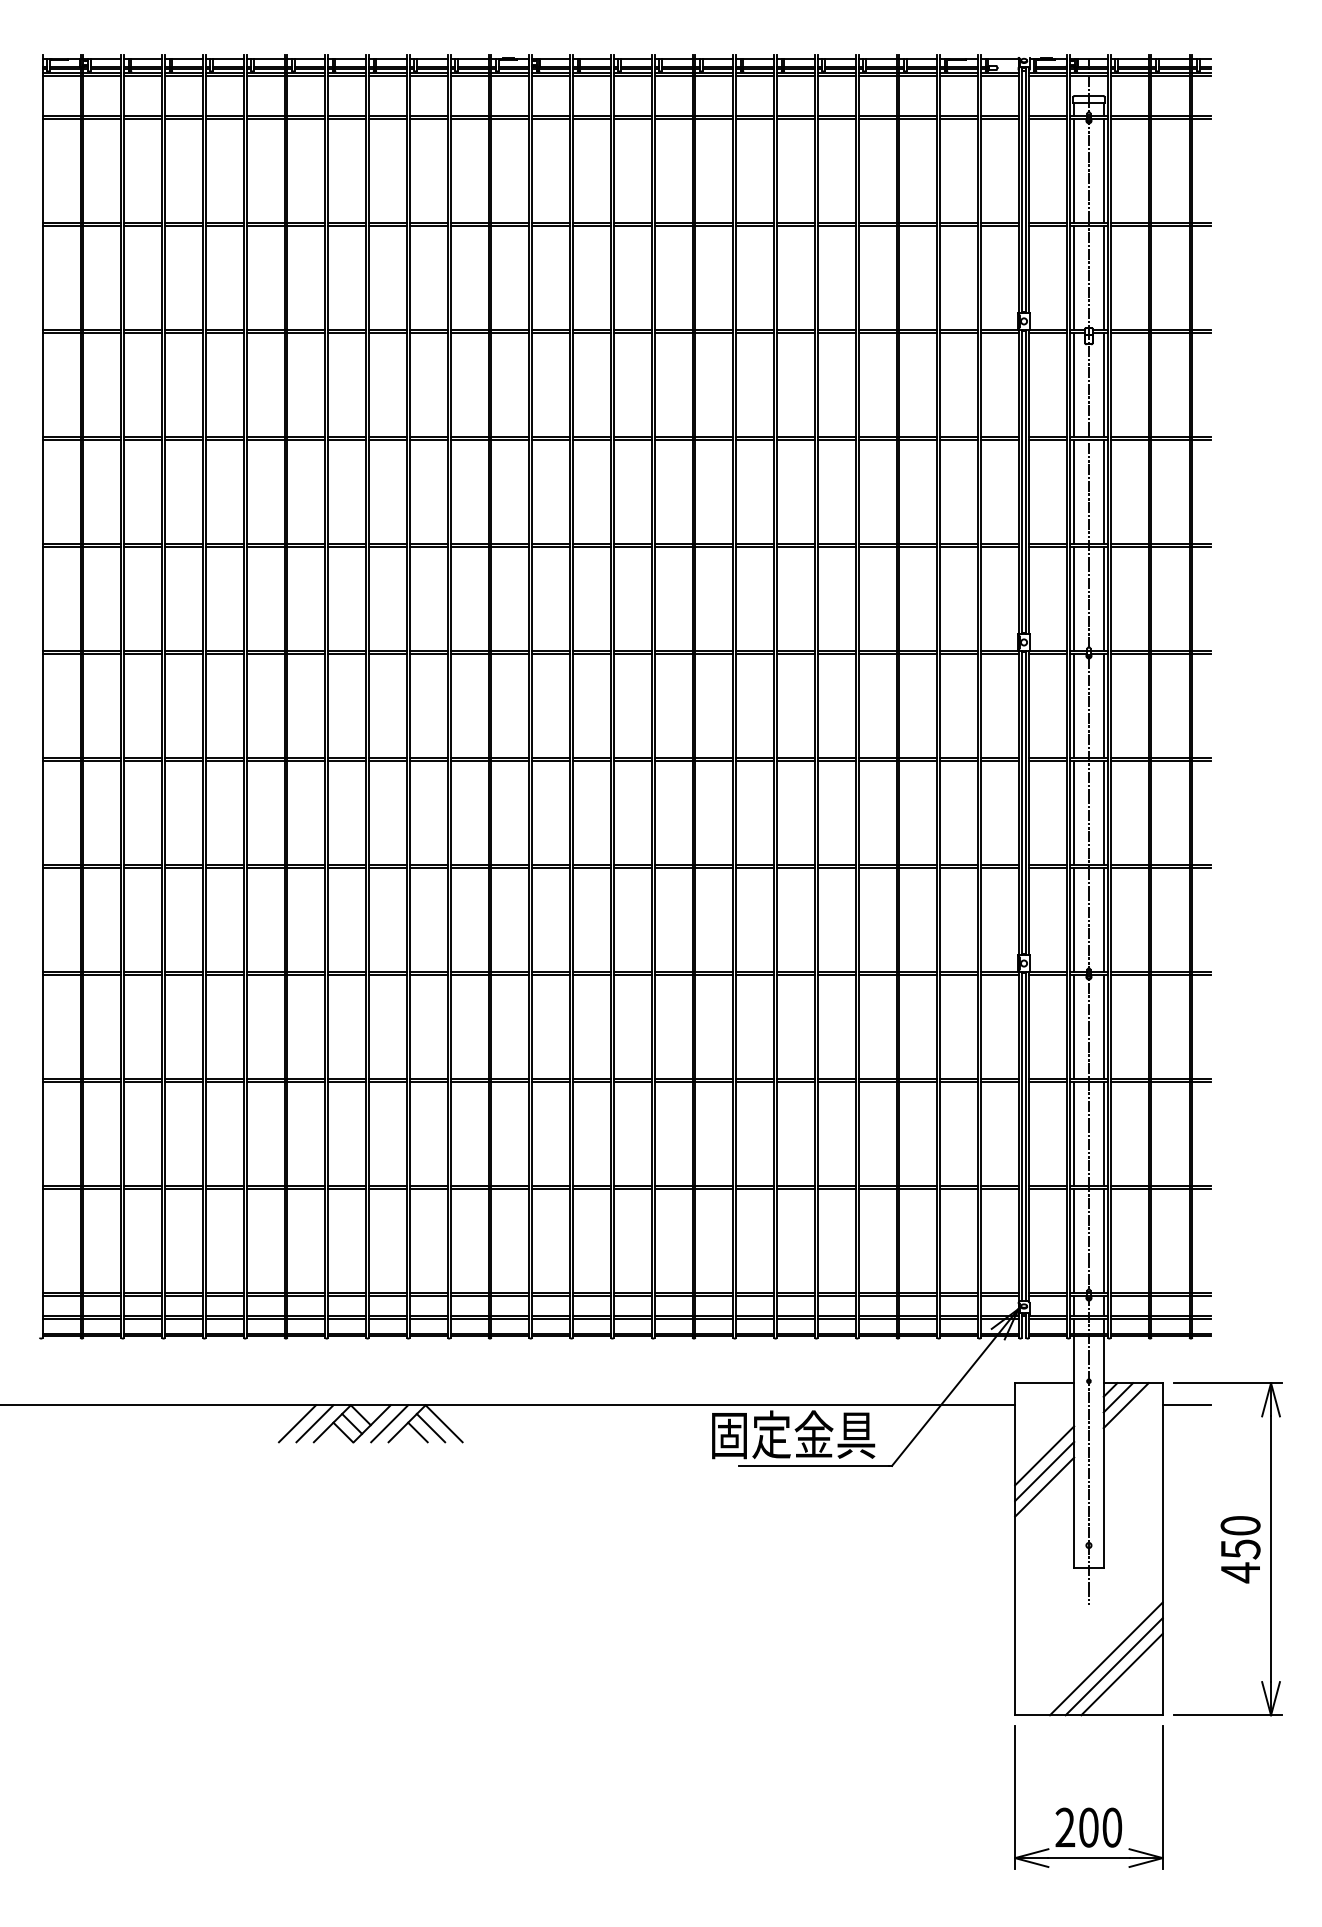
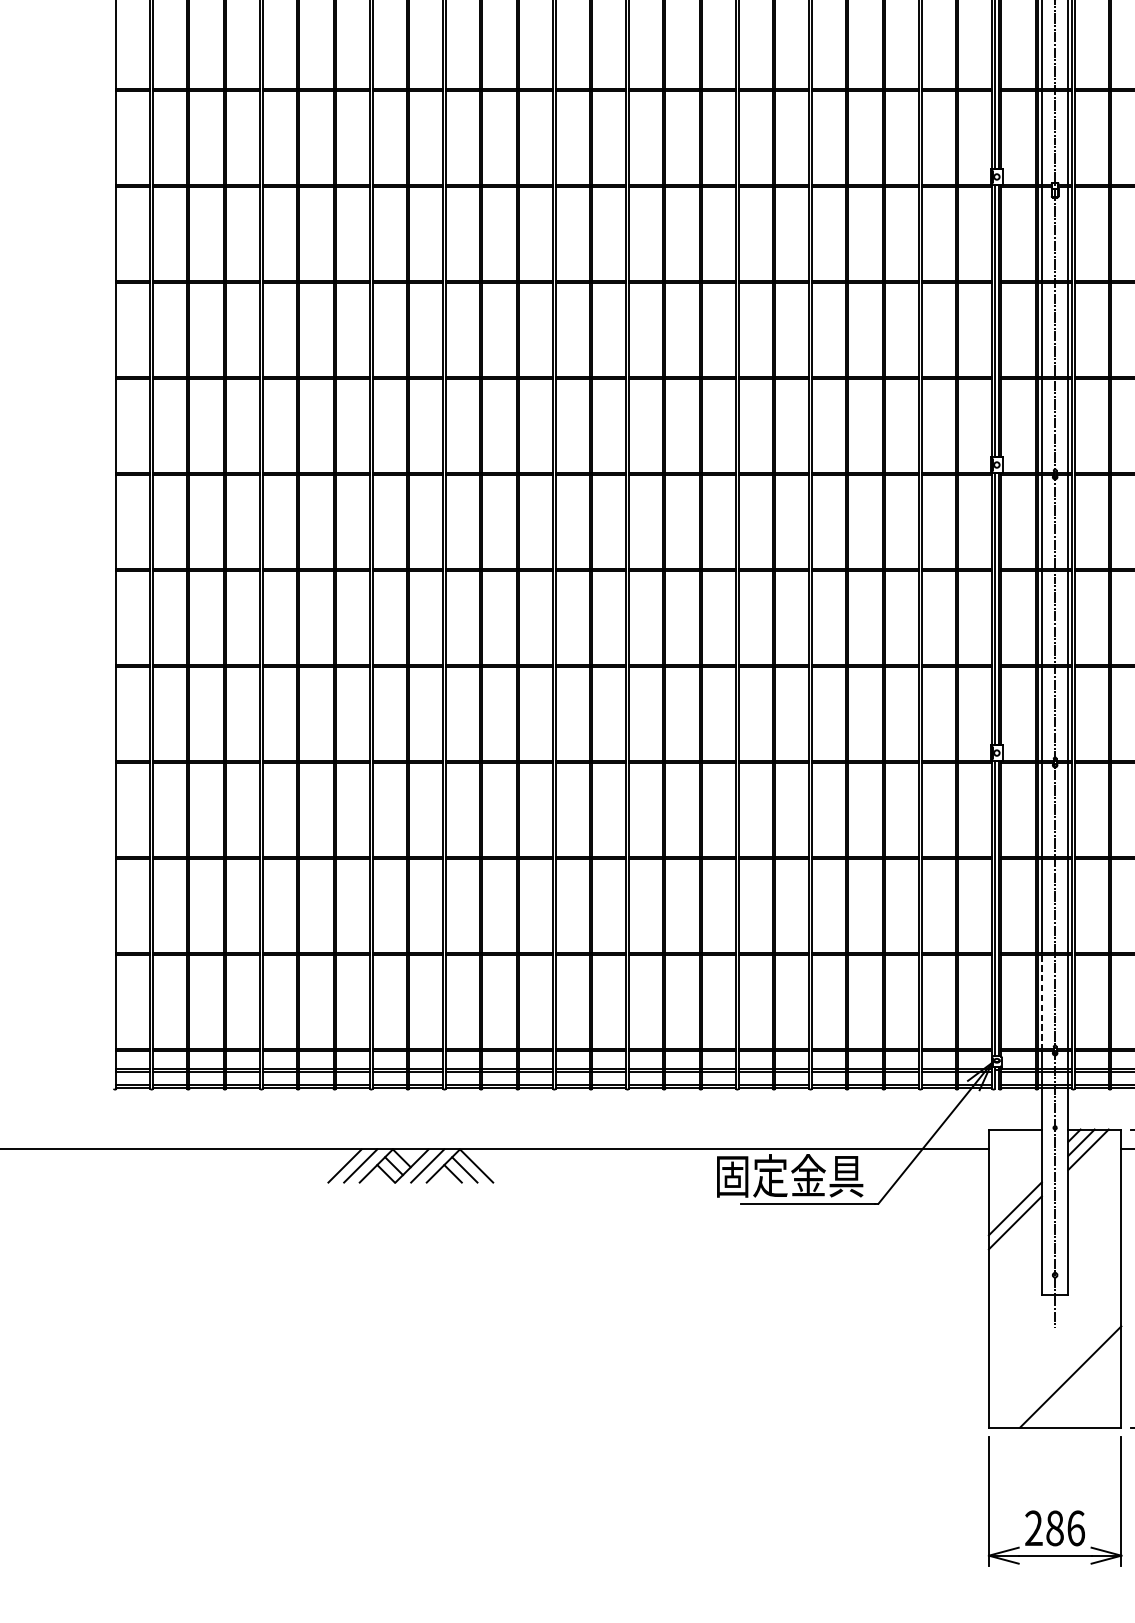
line: (1074, 1241) -> (1042, 1002), solid -> dashed
line: (1044, 1455) -> (1015, 1194), removed
line: (1113, 1666) -> (1077, 1383), removed
line: (1121, 1674) -> (1084, 1390), removed
text: (1100, 1827) -> (1065, 1528), 200 -> 286

